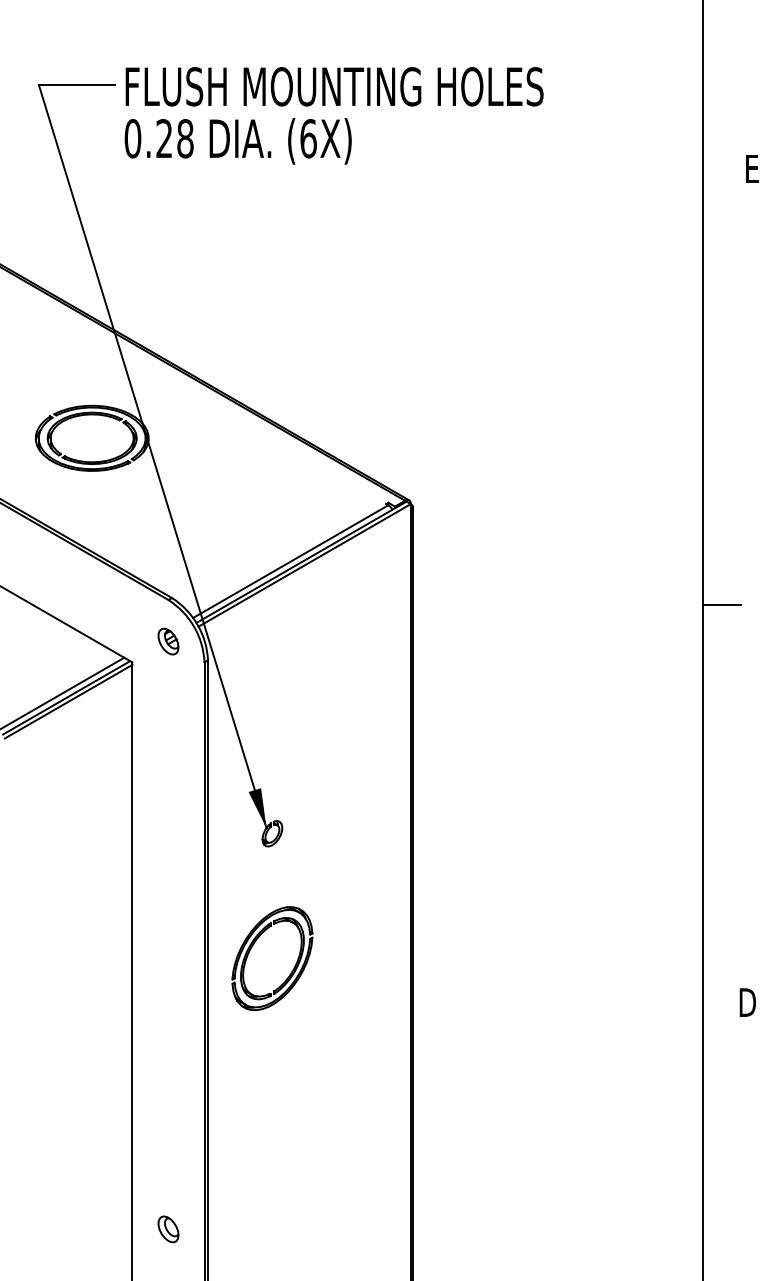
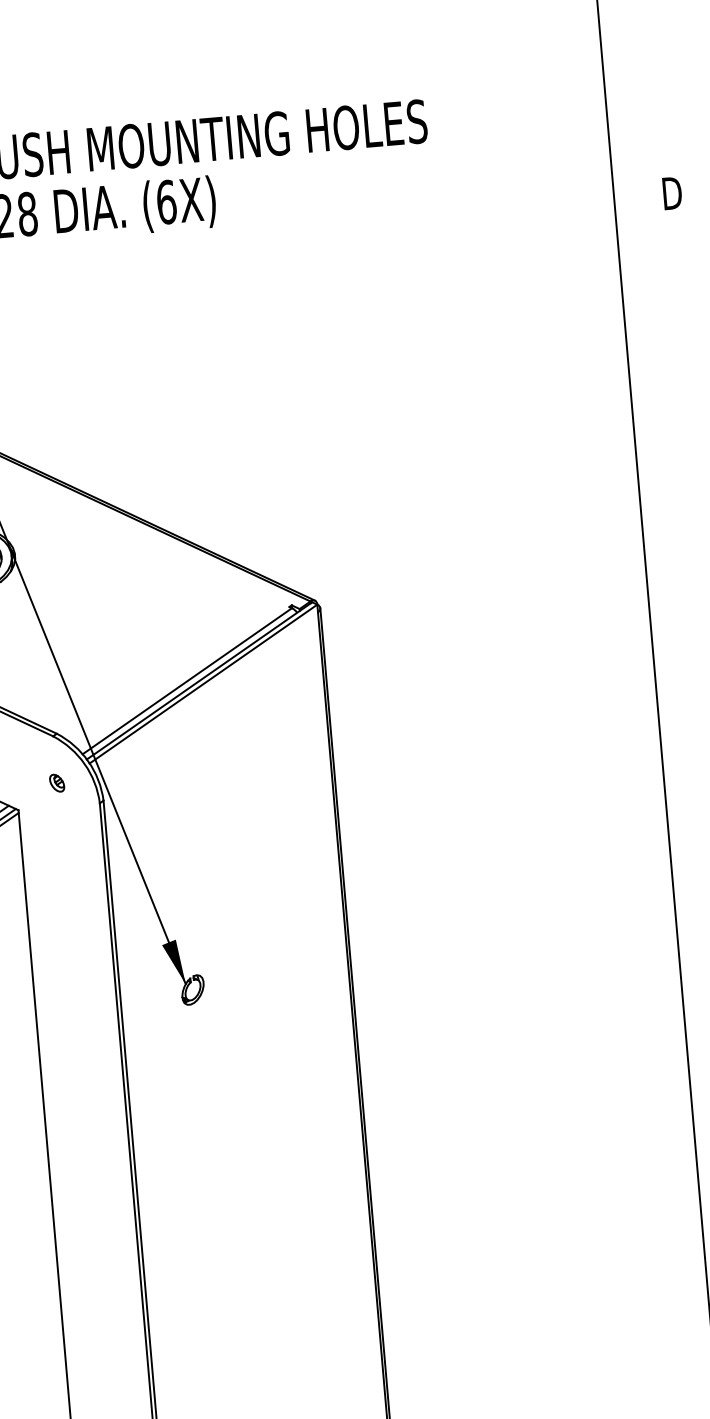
text: (754, 168) -> (672, 192), E -> D
line: (721, 605) -> (677, 689), removed
part: (168, 641) -> (57, 783), size x0.6
part: (272, 958) -> (205, 1130), removed

